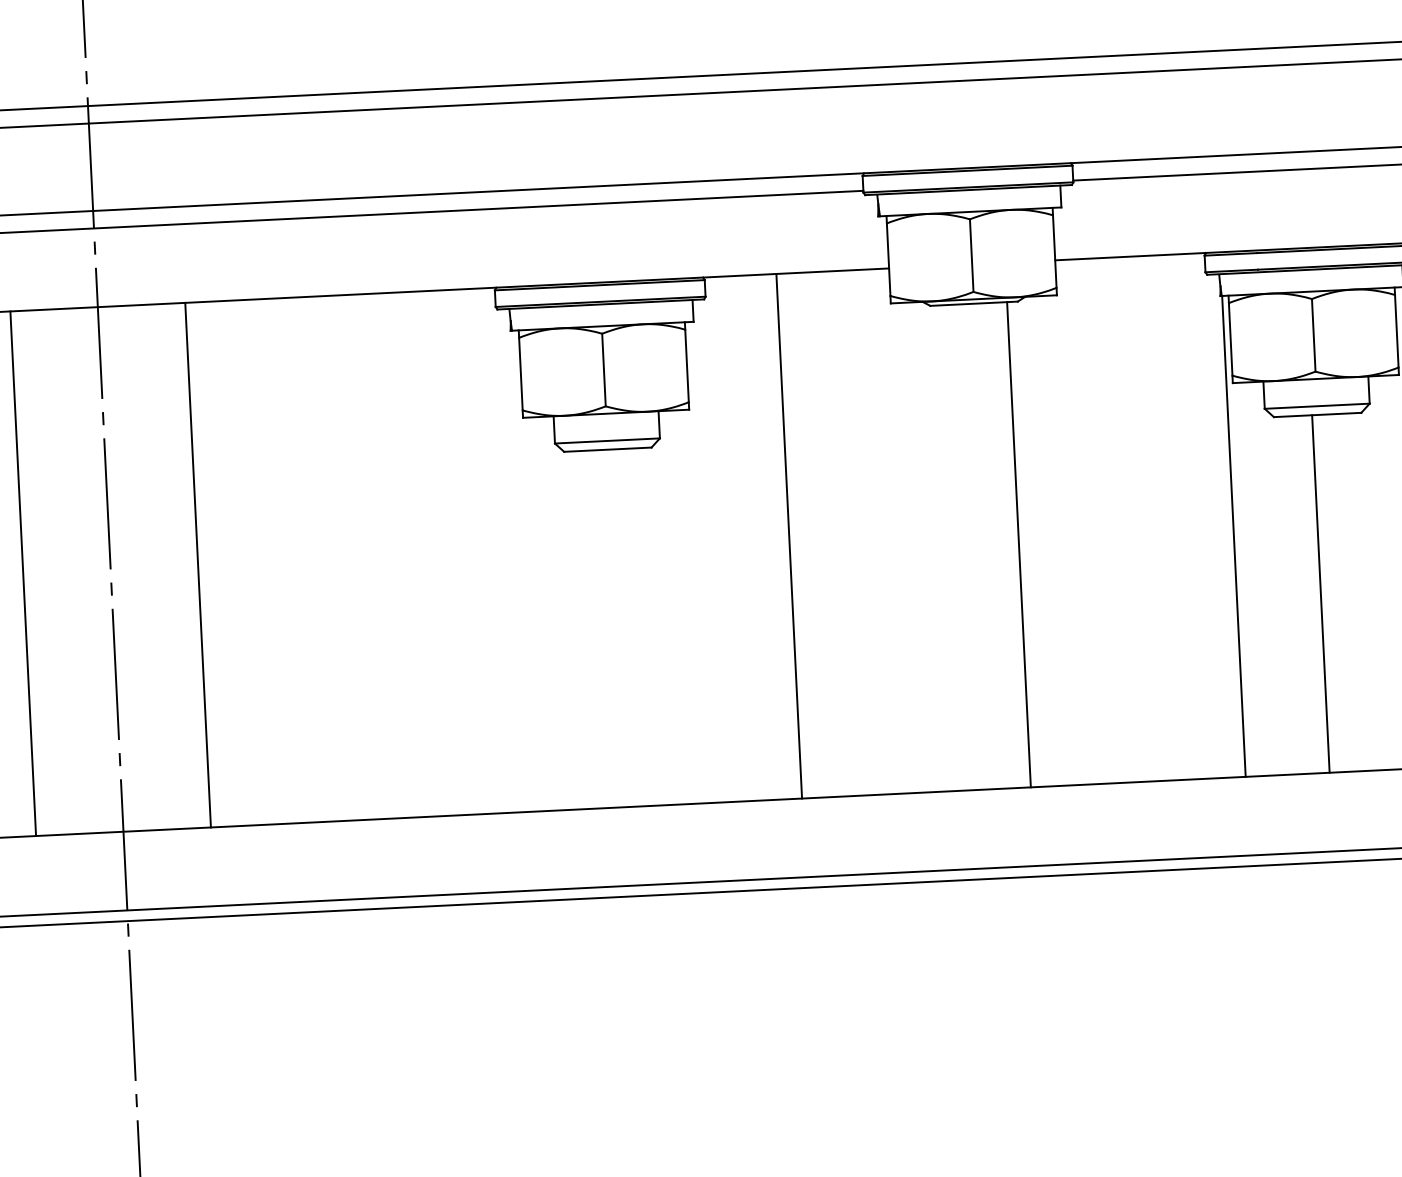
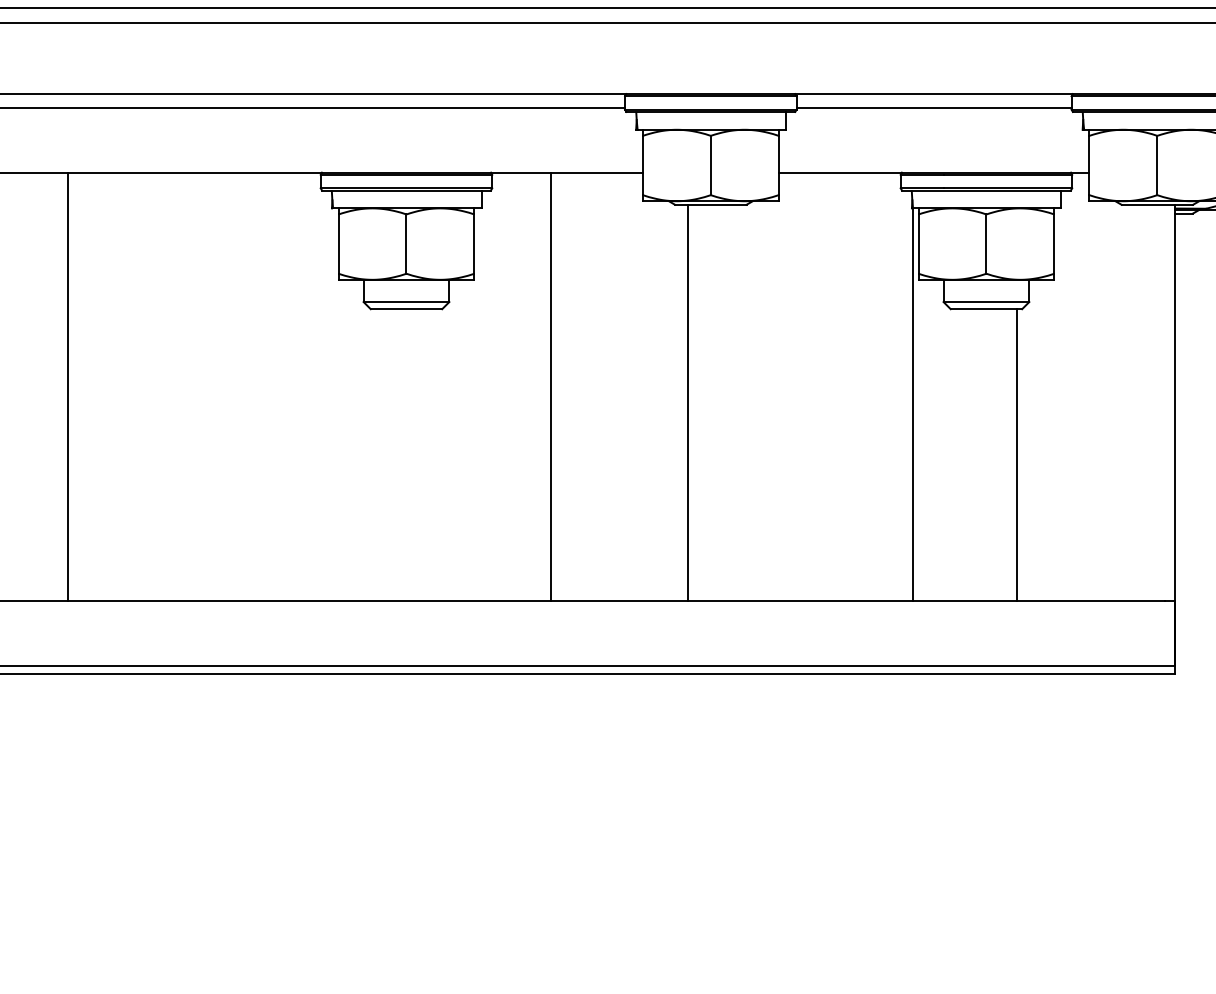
line: (1018, 544) -> (687, 402), moved
line: (1320, 594) -> (1016, 455), moved

